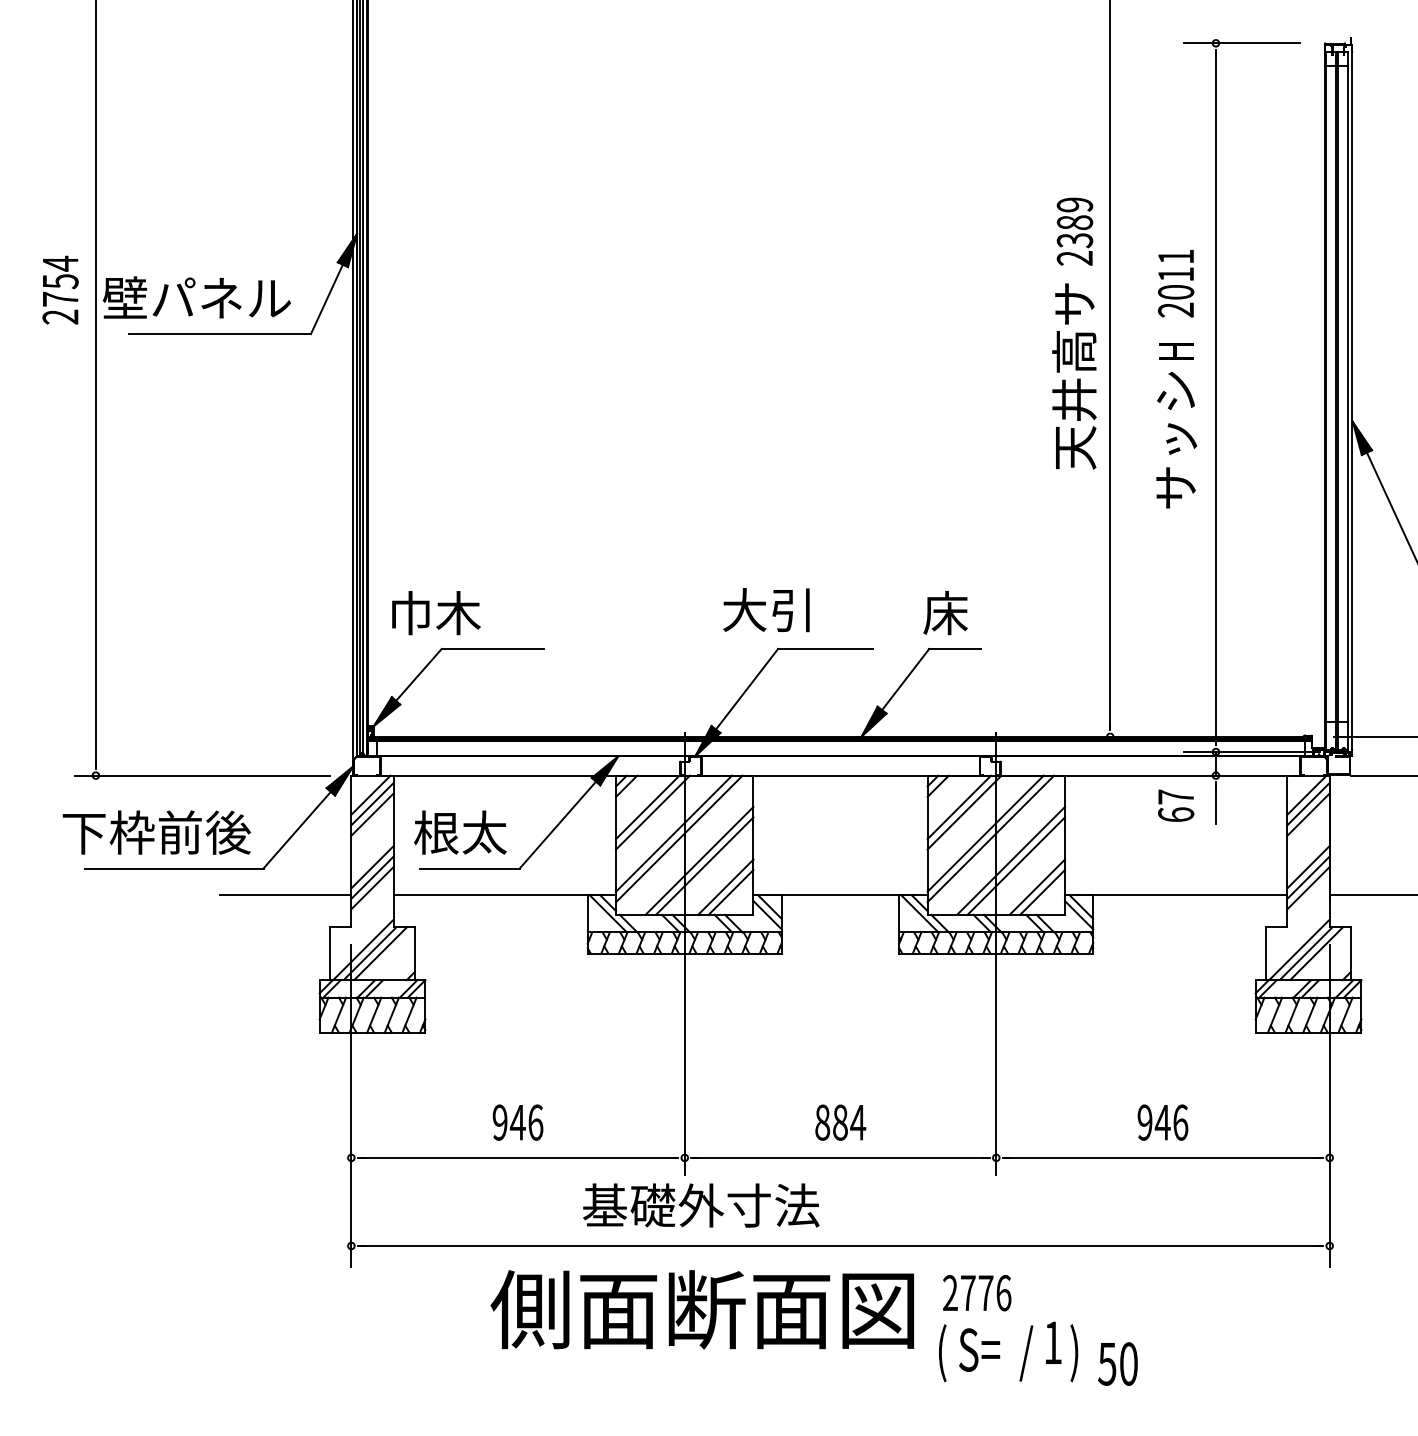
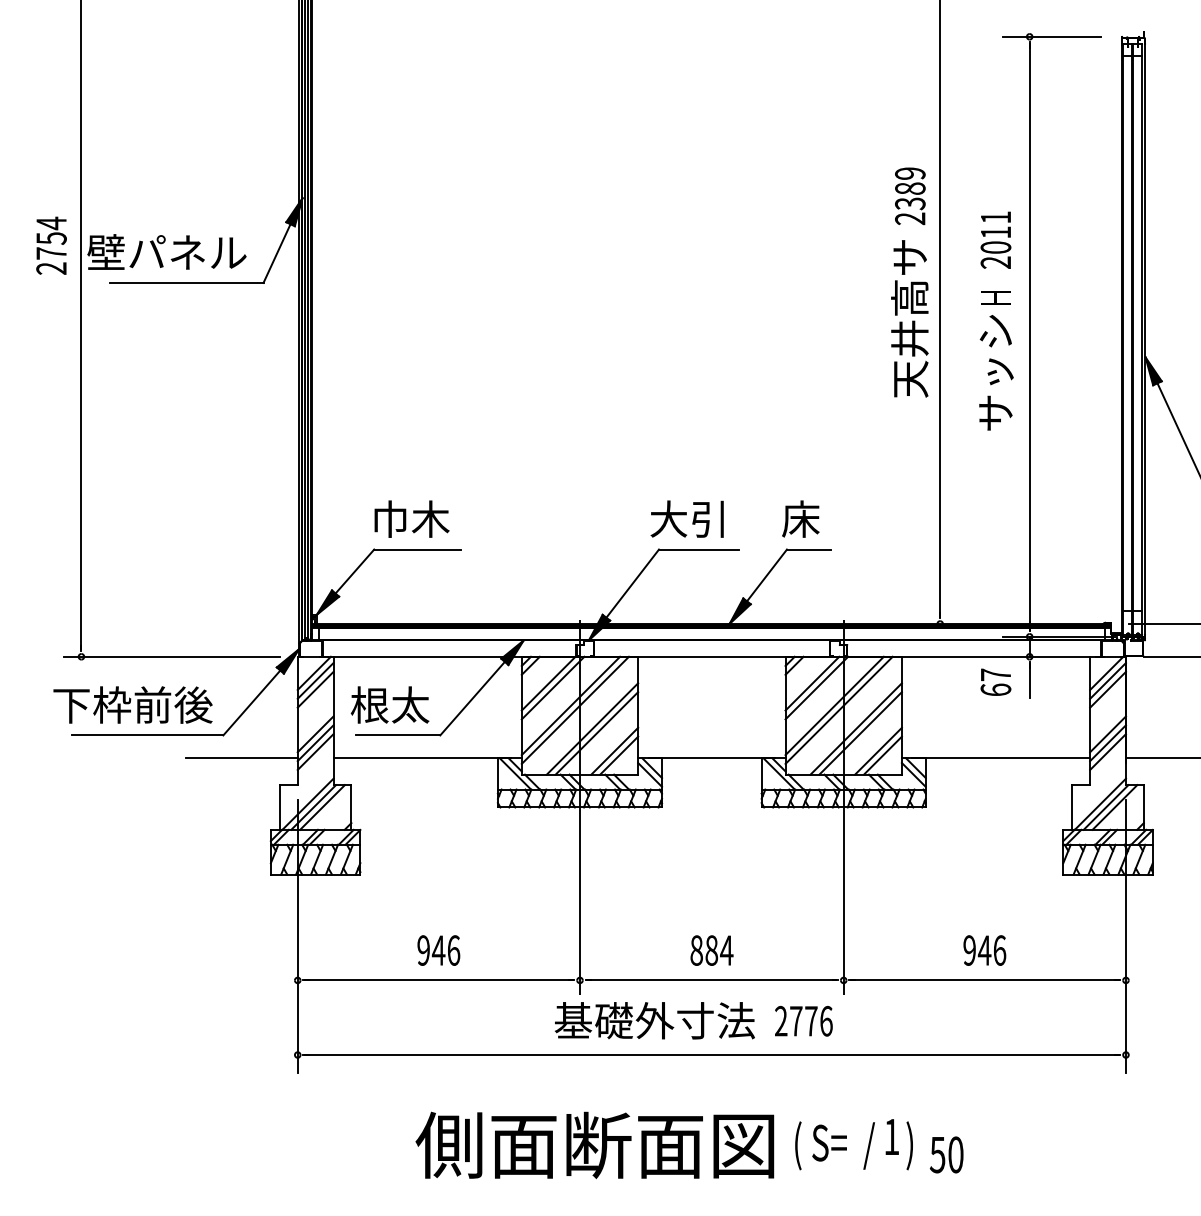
text: (766, 610) -> (687, 519), moved
text: (436, 613) -> (412, 519), moved
text: (701, 1205) -> (655, 1020), moved
text: (977, 1293) -> (804, 1021), moved
text: (701, 1309) -> (594, 1145), moved

